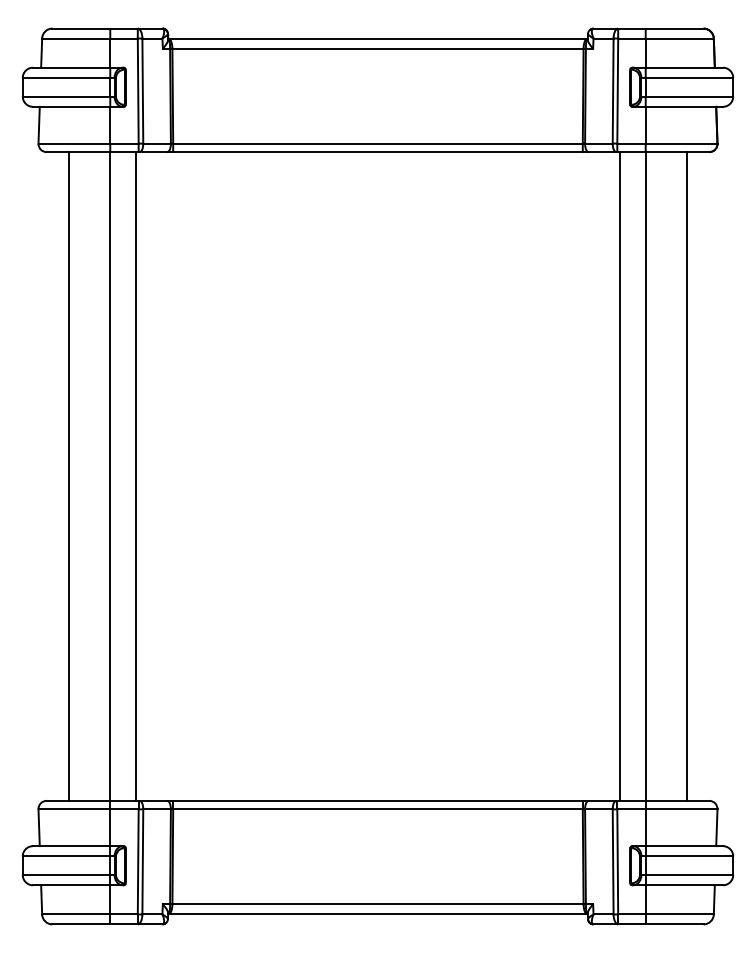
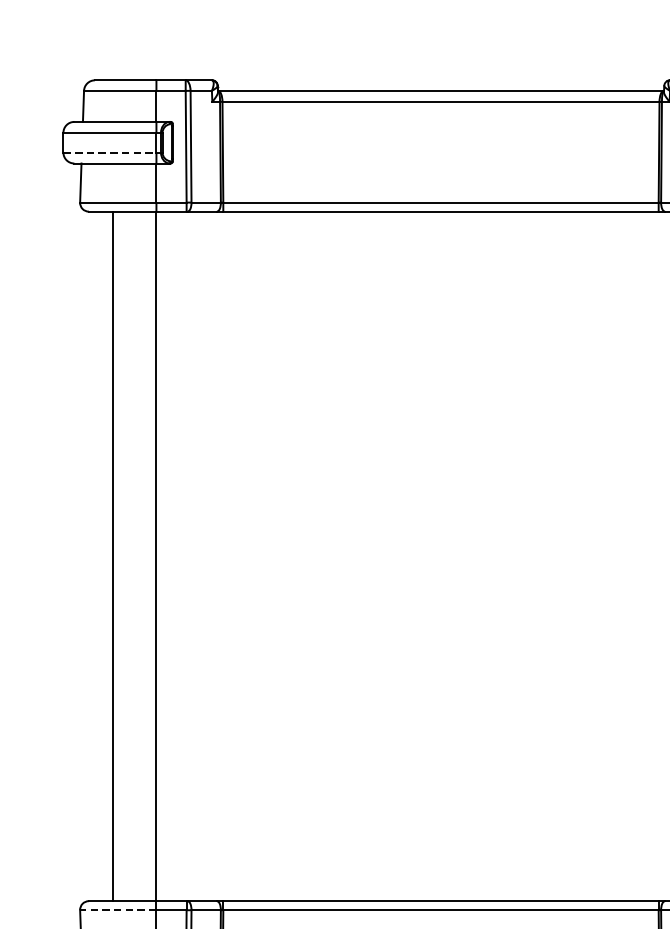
line: (66, 96) -> (109, 152), solid -> dashed
line: (136, 476) -> (184, 556), removed
line: (74, 809) -> (118, 910), solid -> dashed

